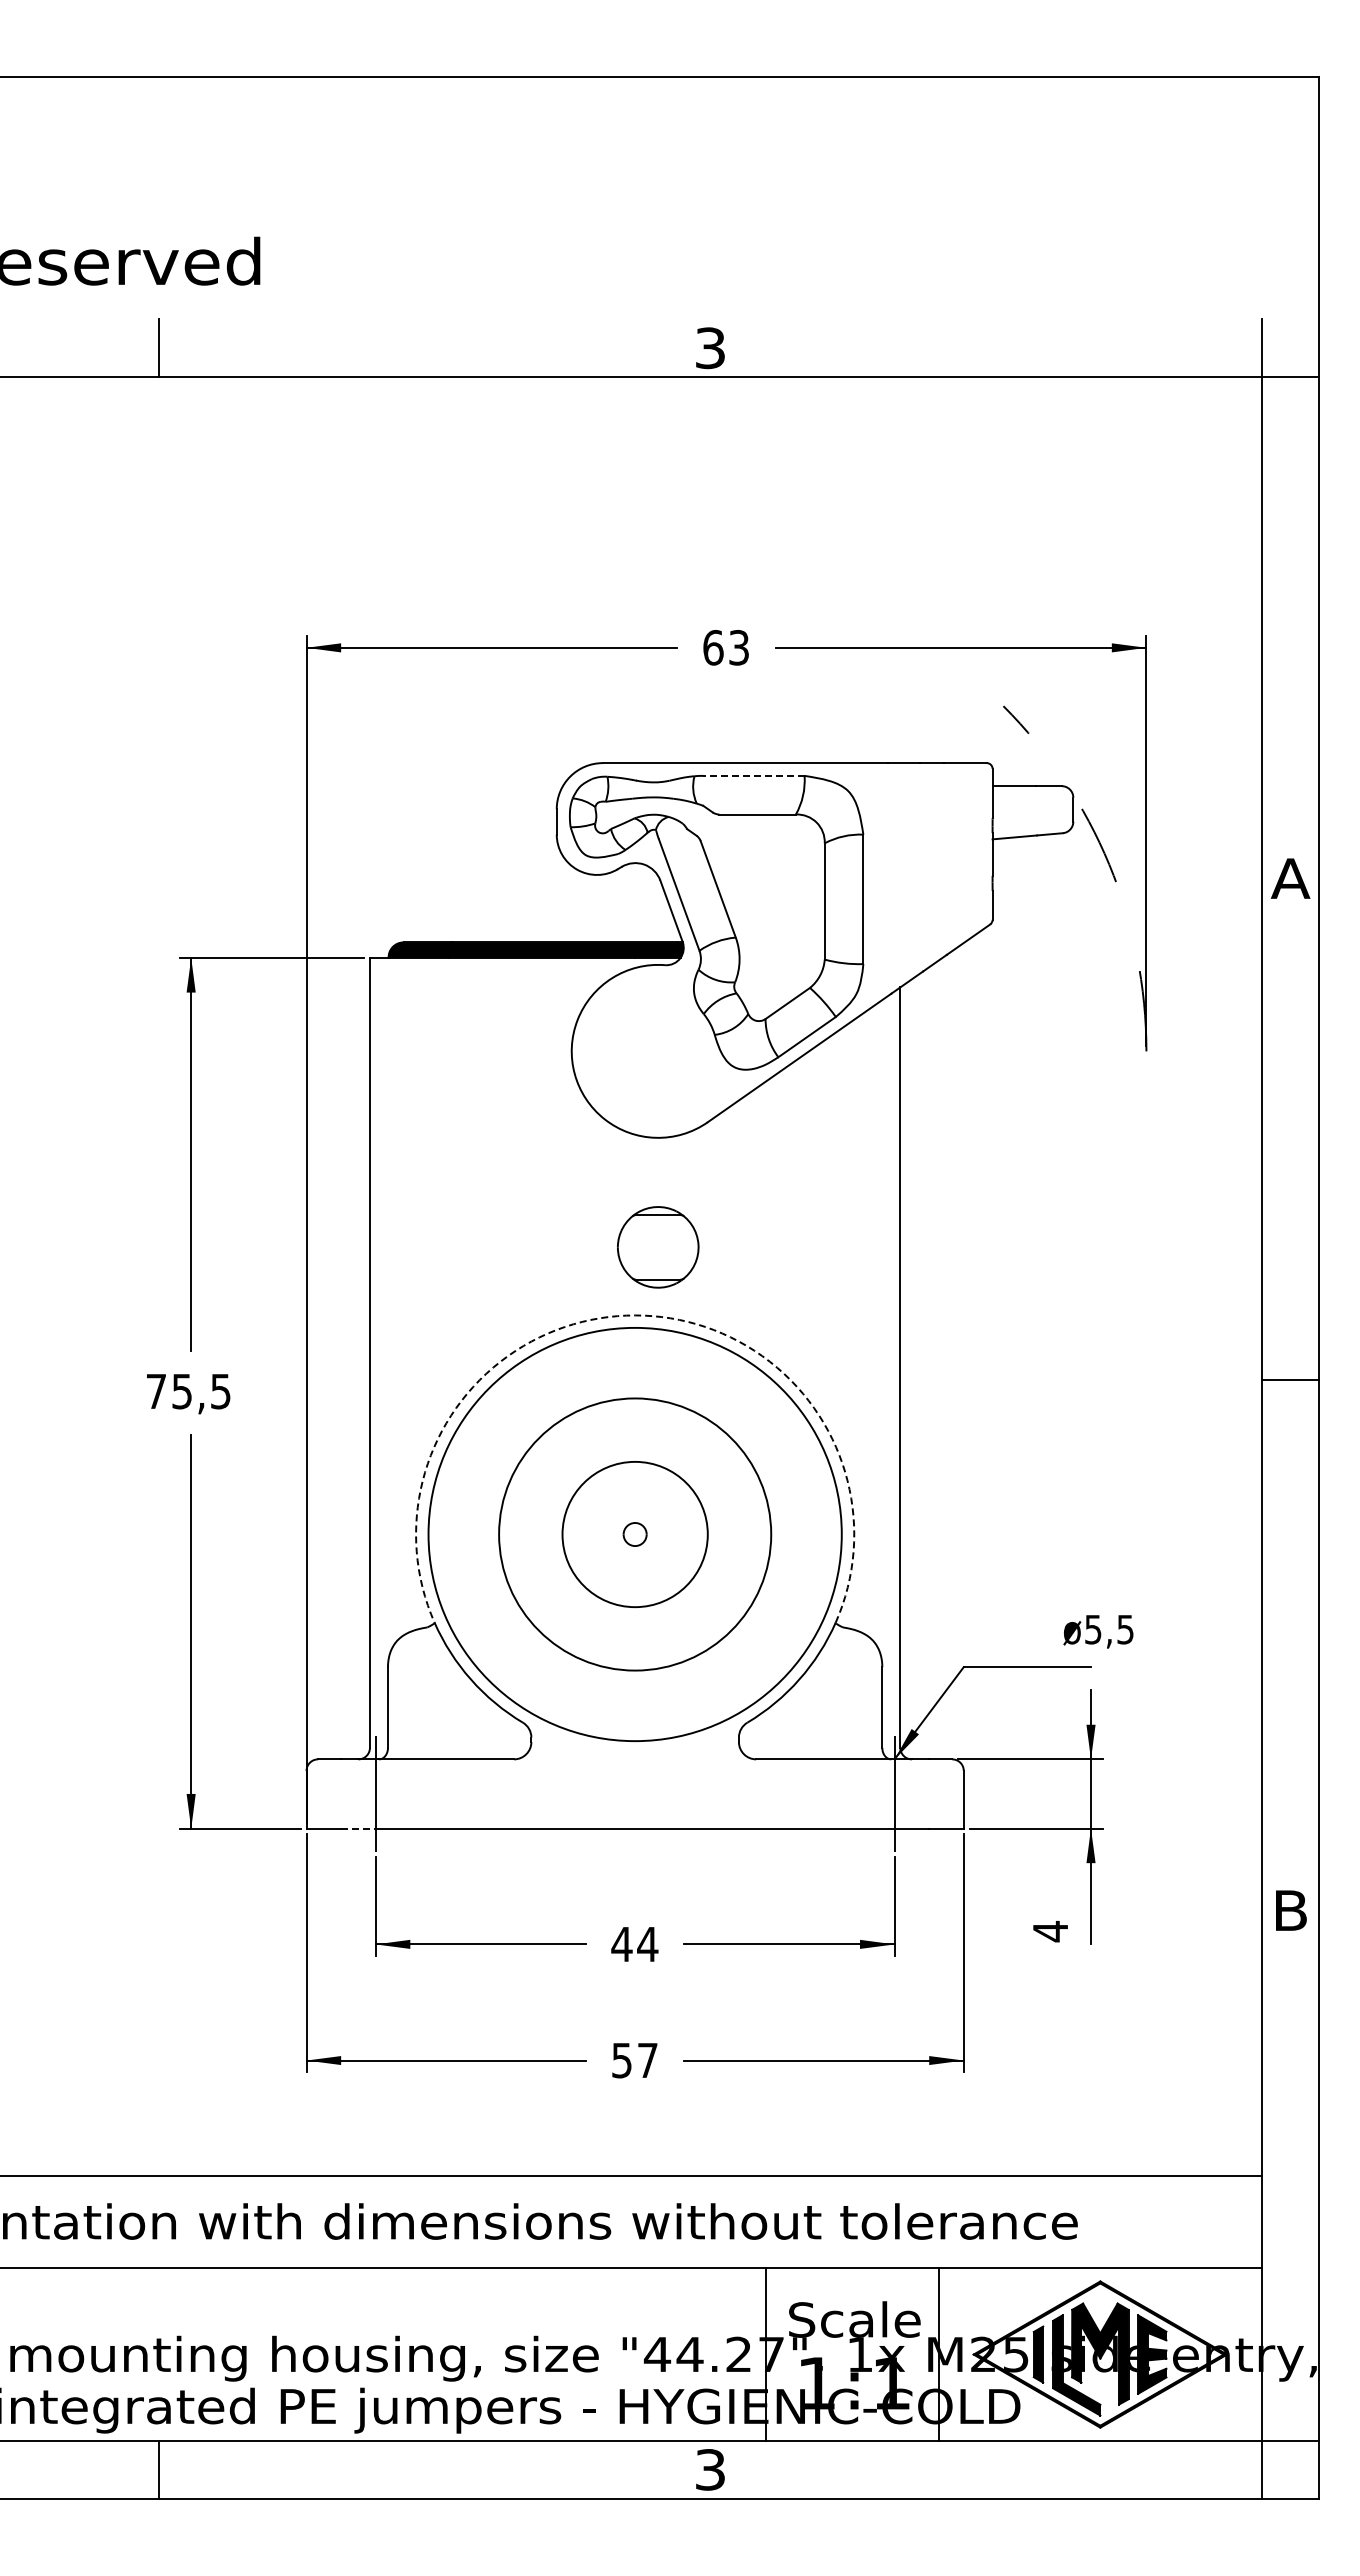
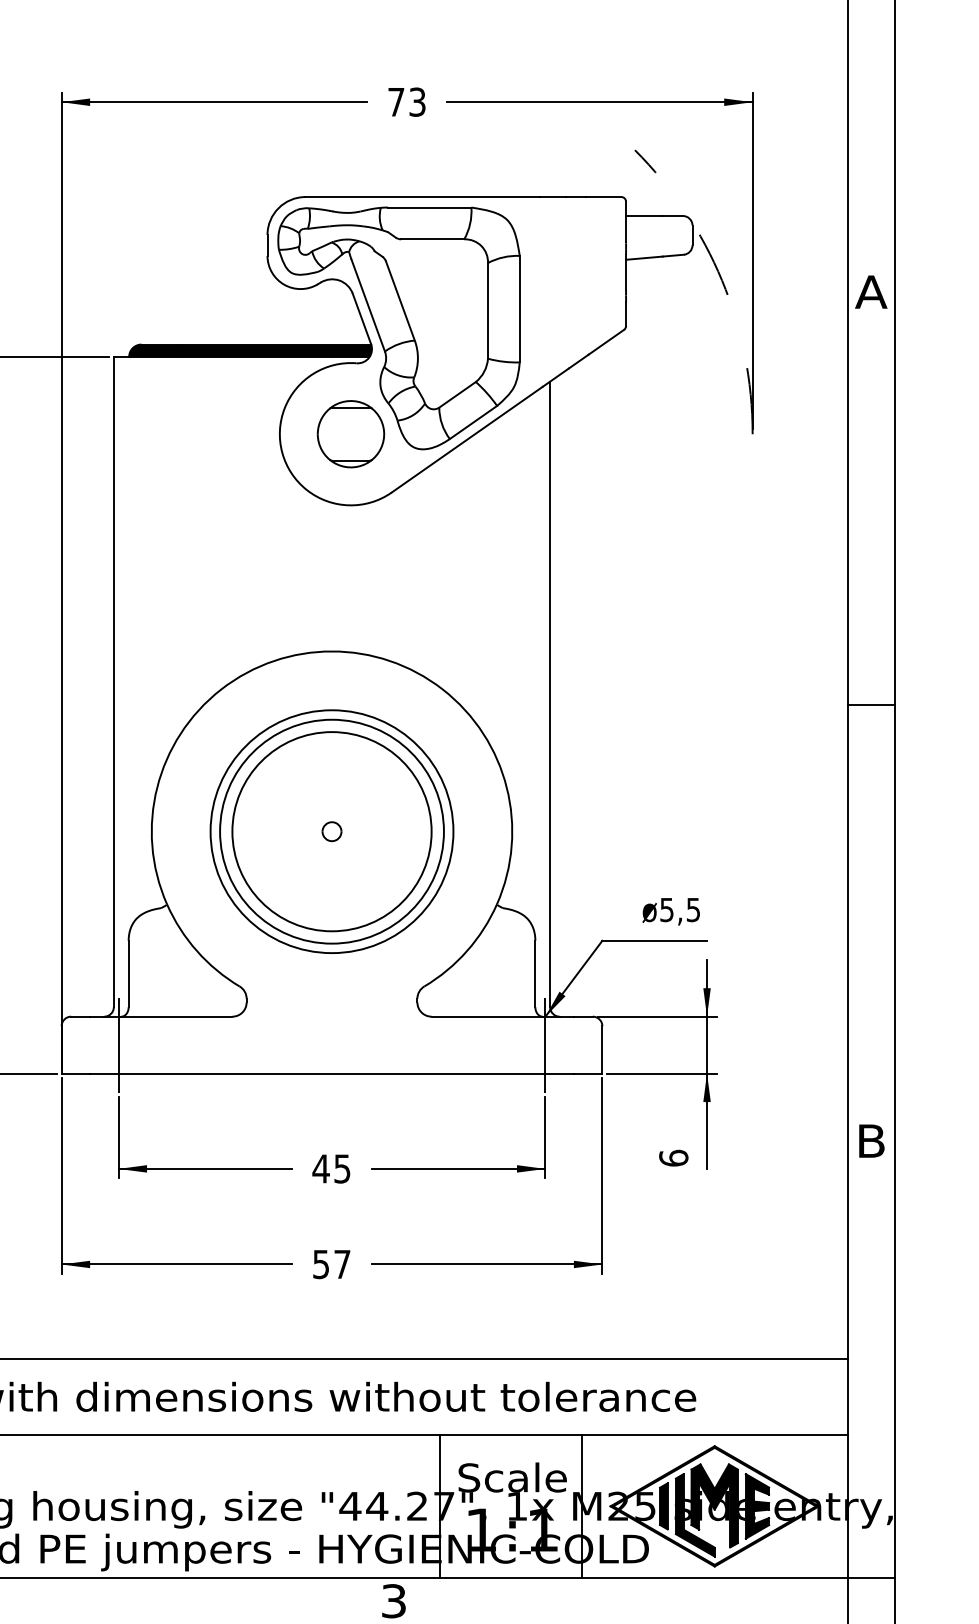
text: (713, 647) -> (396, 101), 63 -> 73
line: (753, 775) -> (429, 207), dashed -> solid
part: (658, 1247) -> (351, 434), moved
arc: (635, 1315) -> (332, 651), dashed -> solid
circle: (634, 1534) -> (331, 831), size x0.71
circle: (635, 1534) -> (332, 831), size x1.67
text: (1098, 1631) -> (671, 911), moved
line: (358, 1828) -> (104, 1073), dashed -> solid
text: (1050, 1931) -> (673, 1158), 4 -> 6
text: (647, 1944) -> (342, 1168), 44 -> 45

